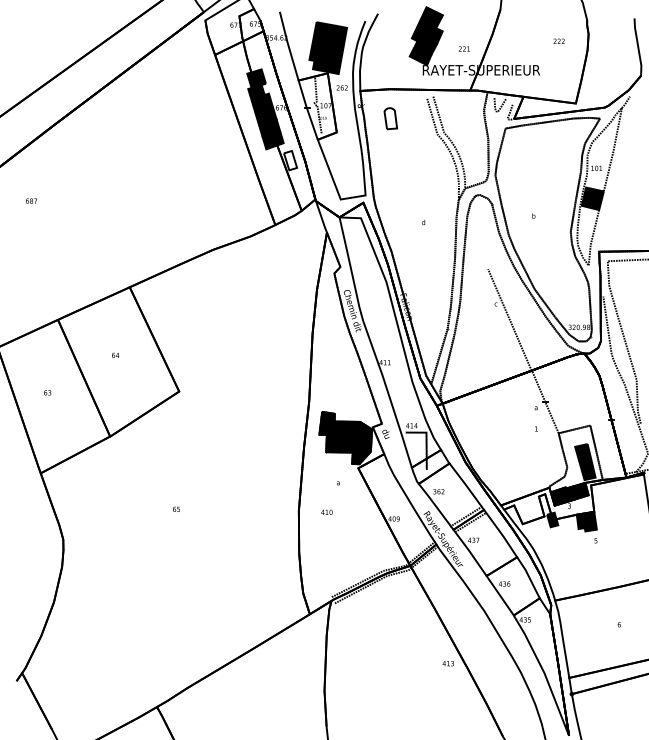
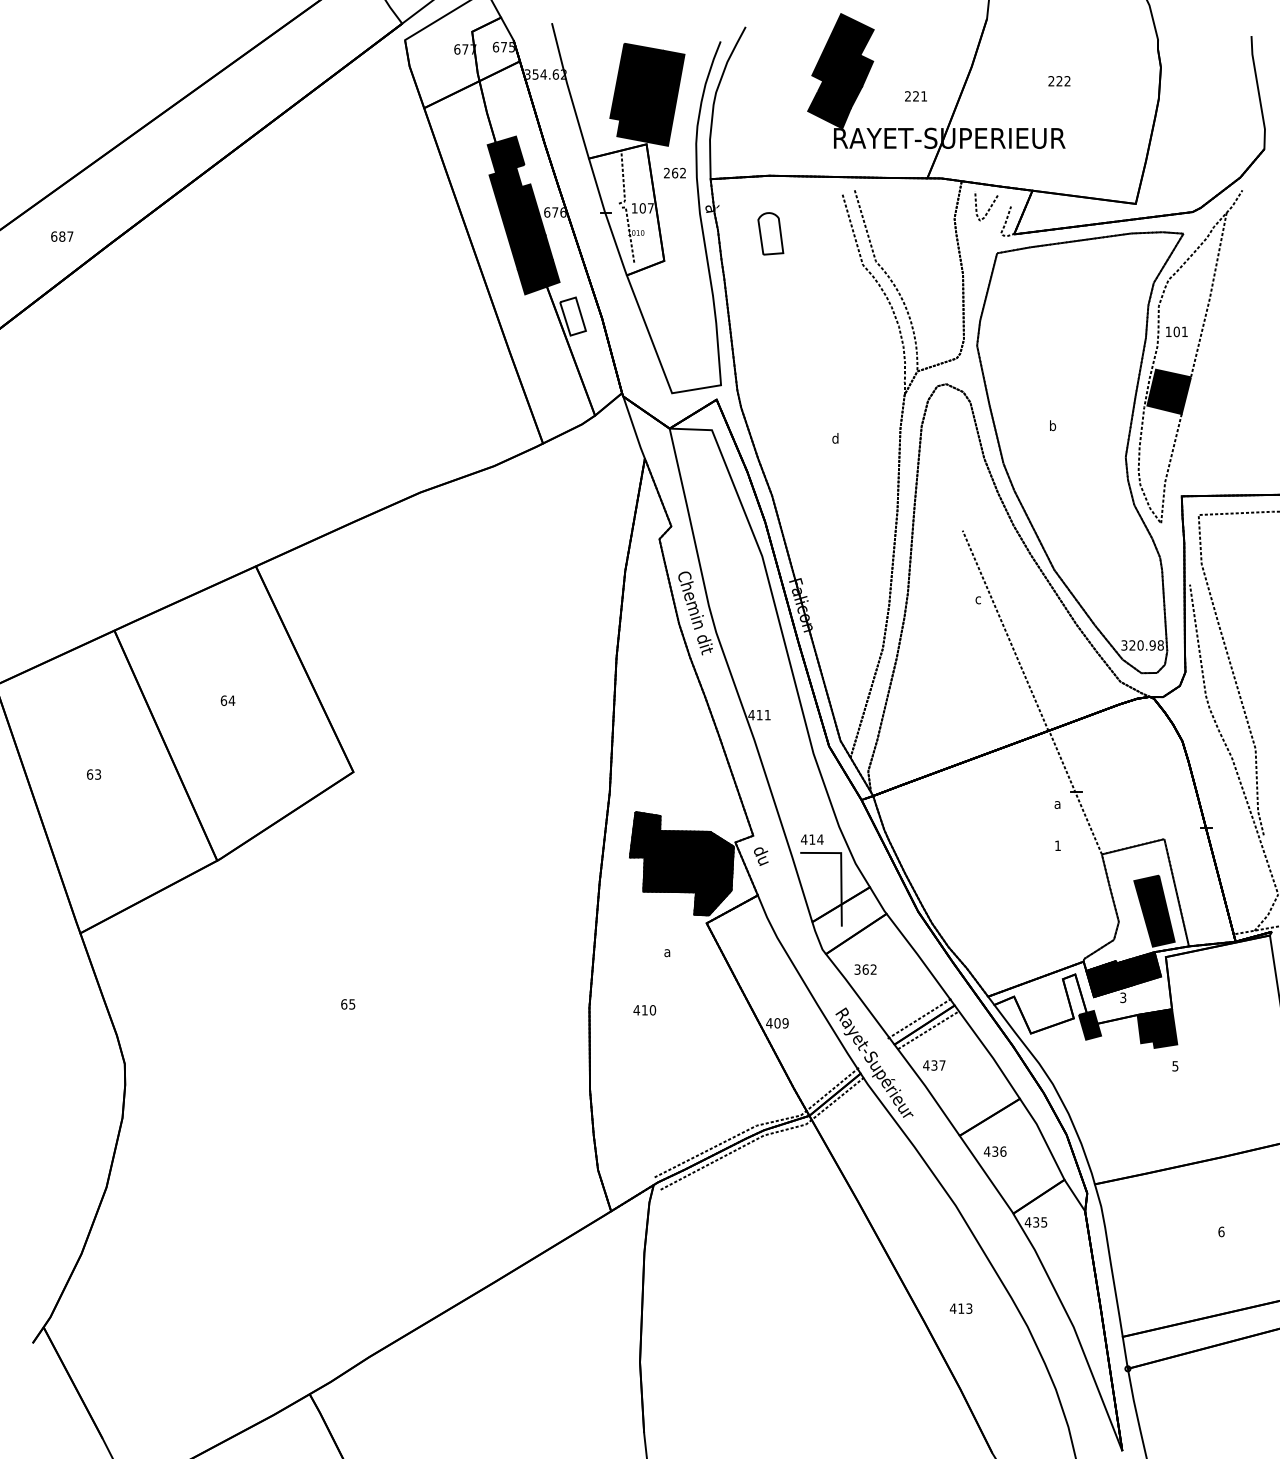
text: (558, 40) -> (1058, 79), moved
text: (31, 200) -> (62, 235), moved
text: (447, 663) -> (959, 1308), moved

